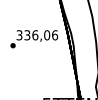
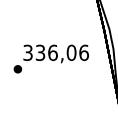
text: (34, 39) -> (51, 59), moved

